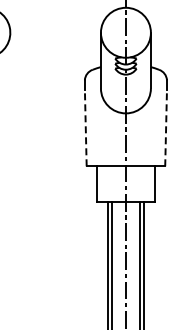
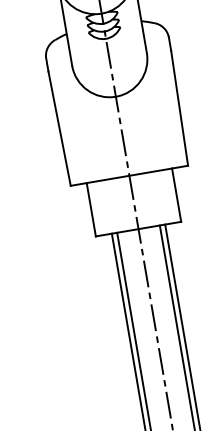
line: (85, 127) -> (59, 128), dashed -> solid
line: (166, 127) -> (180, 107), dashed -> solid

